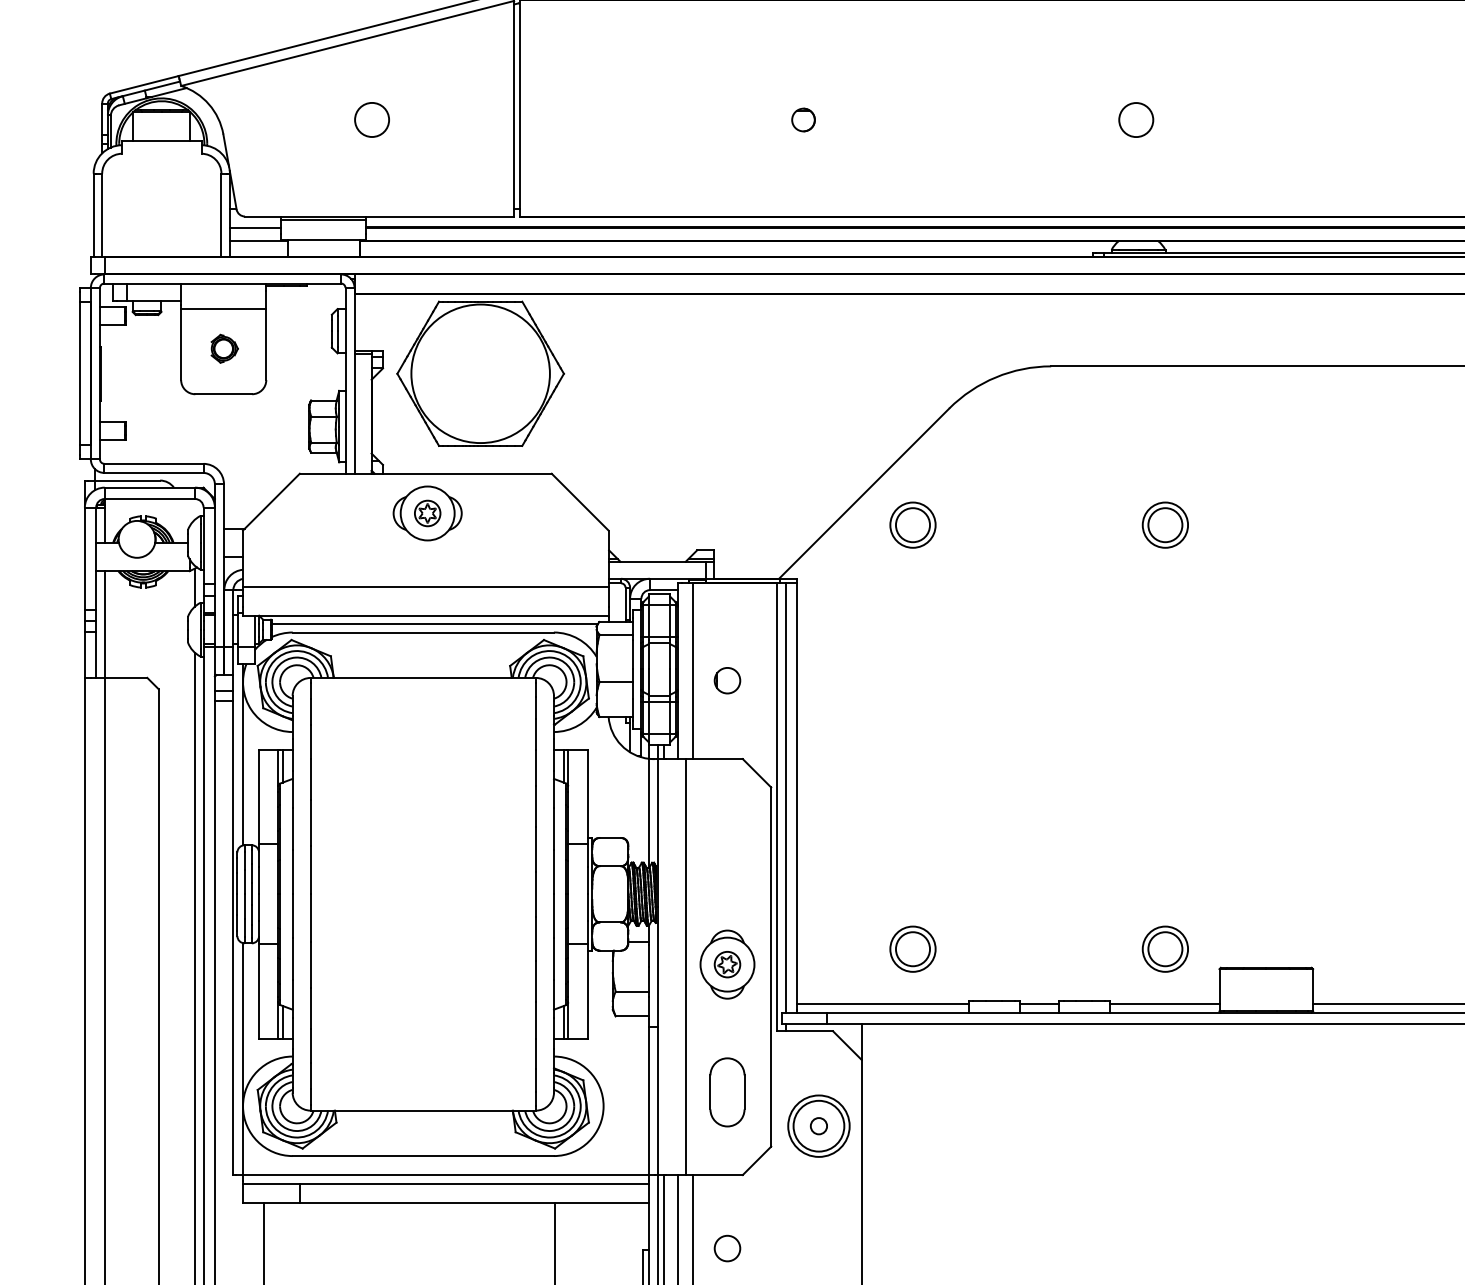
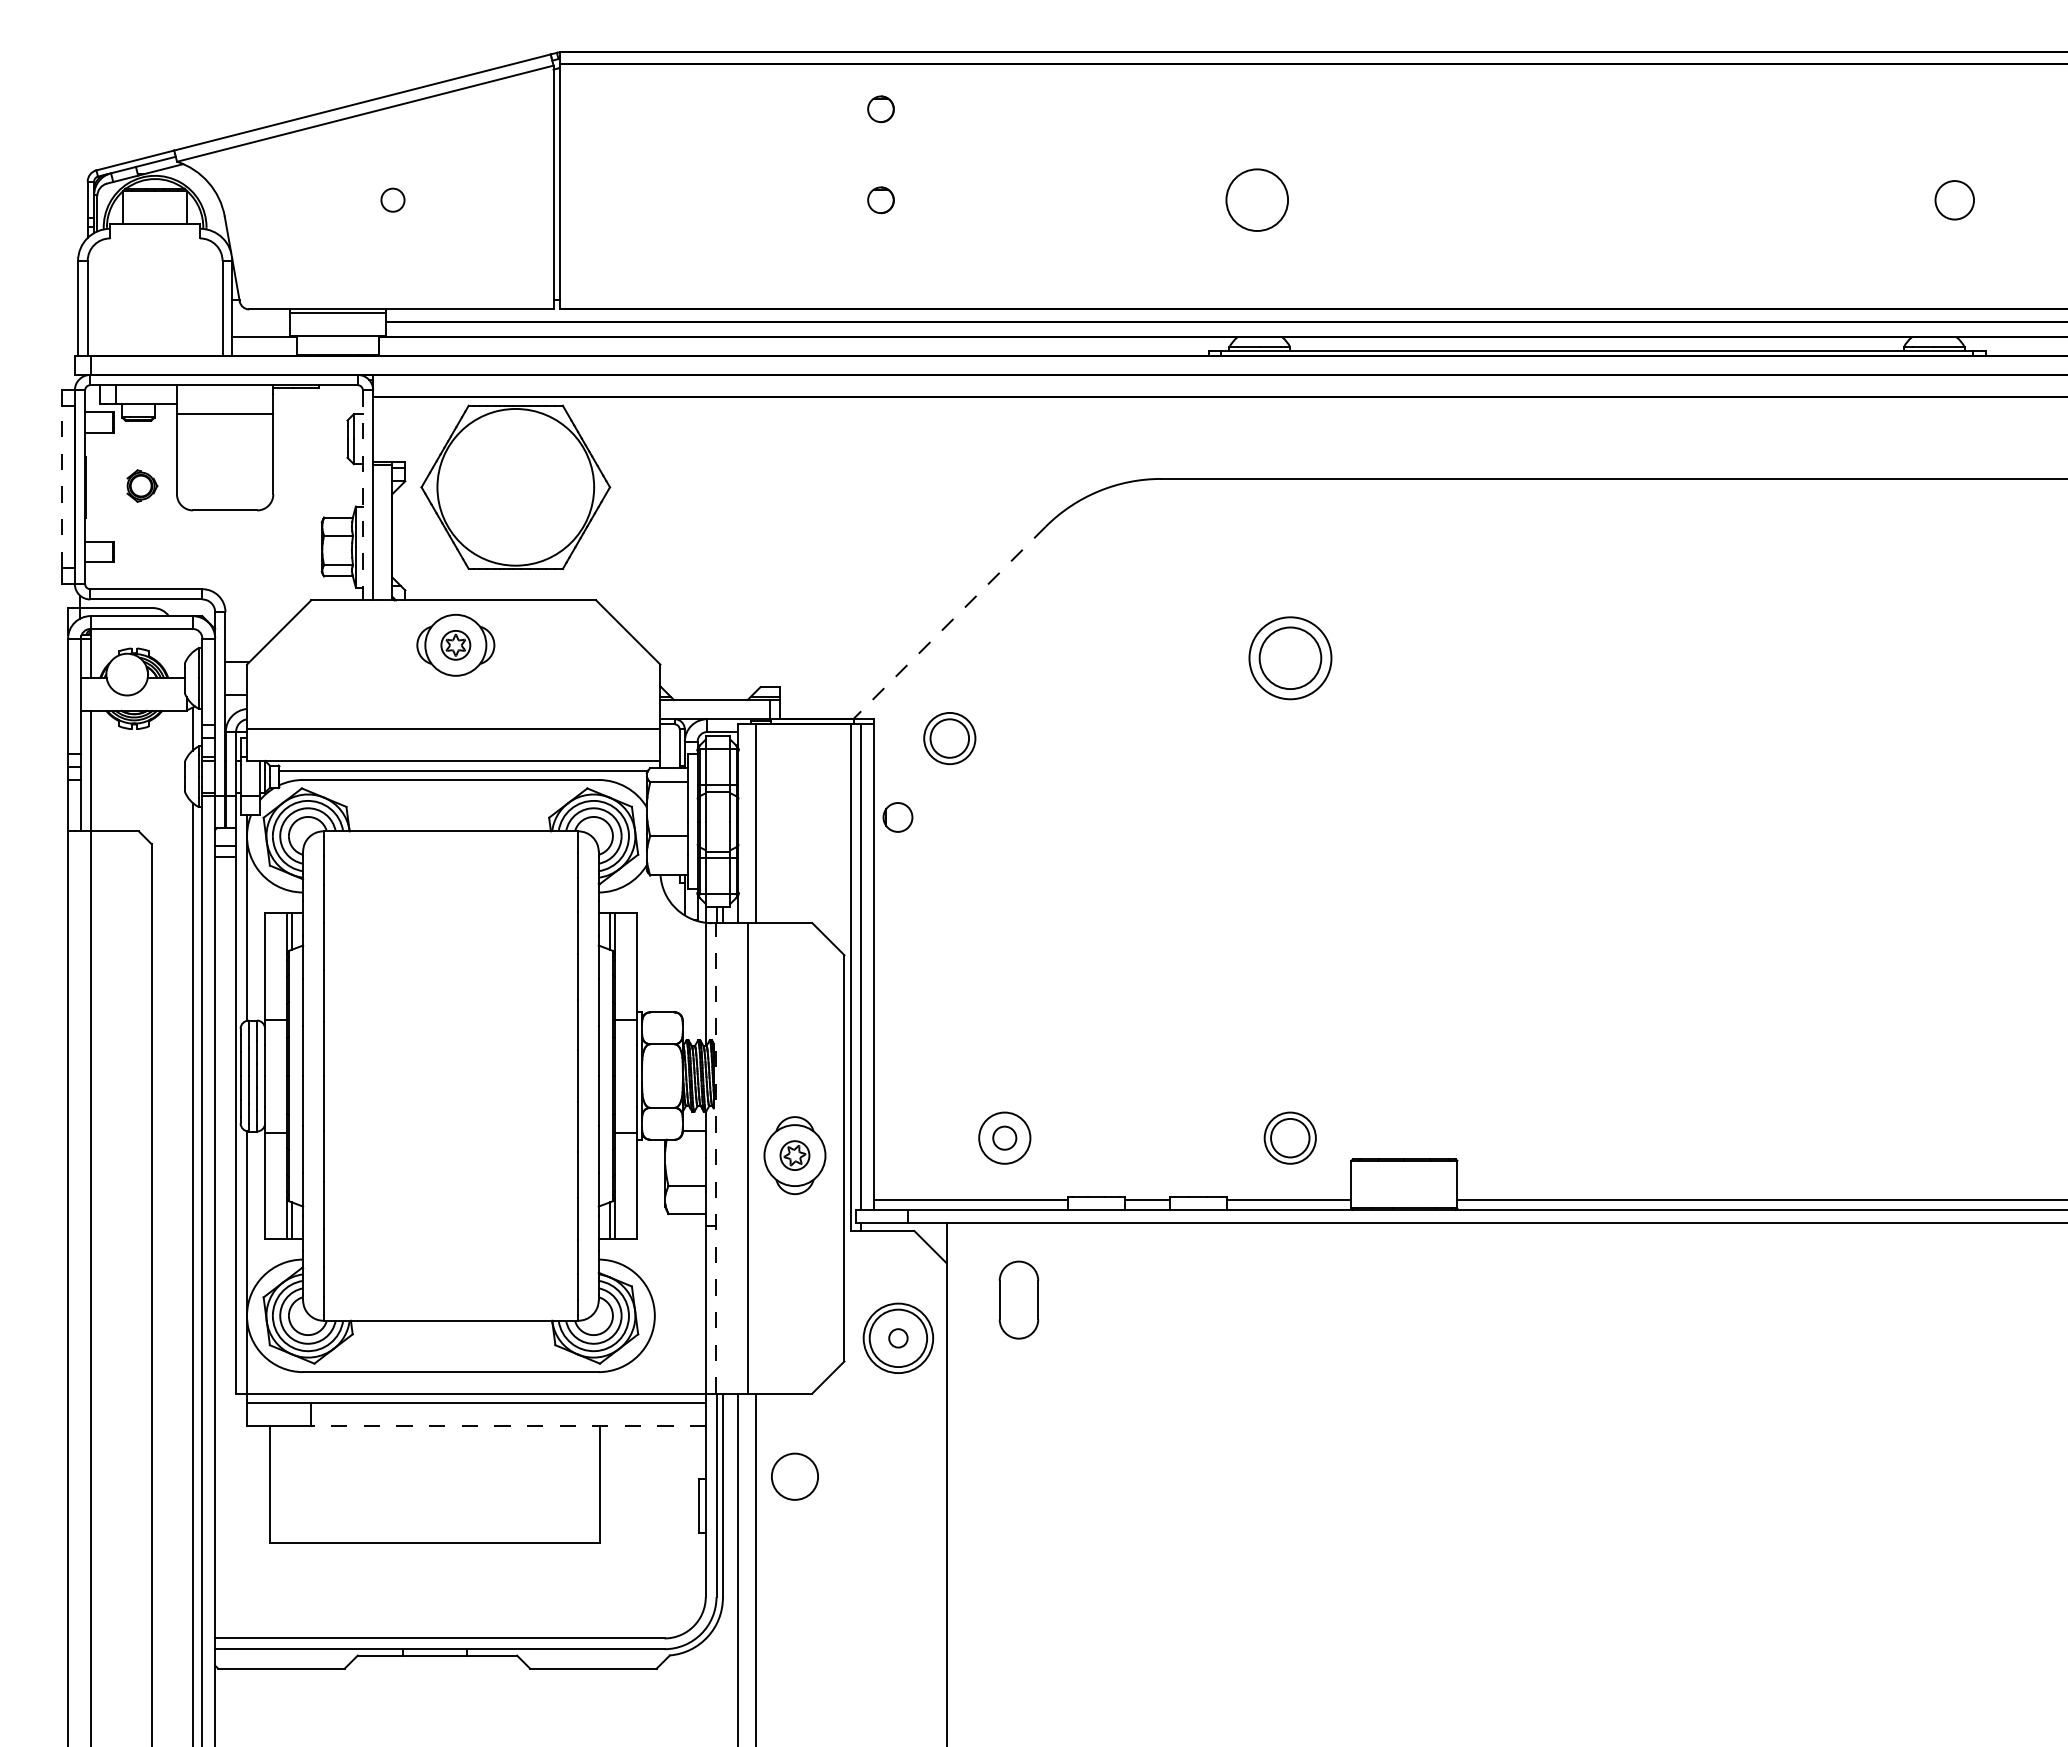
part: (803, 39) -> (880, 109), added
circle: (371, 119) -> (392, 199), size x0.6
circle: (1136, 120) -> (1257, 200), size x1.6
line: (255, 227) -> (261, 321), removed
part: (224, 348) -> (142, 485), moved
line: (79, 373) -> (62, 487), solid -> dashed
line: (345, 381) -> (362, 495), solid -> dashed
line: (864, 494) -> (949, 623), solid -> dashed
part: (912, 525) -> (949, 738), moved
part: (1164, 525) -> (1289, 658), size x1.6
part: (727, 680) -> (897, 817), moved
circle: (912, 948) -> (1004, 1137), size x0.6
line: (657, 966) -> (715, 1157), solid -> dashed
part: (727, 1091) -> (1018, 1299), moved
line: (474, 1203) -> (508, 1425), solid -> dashed
circle: (727, 1248) -> (794, 1476), size x1.6

